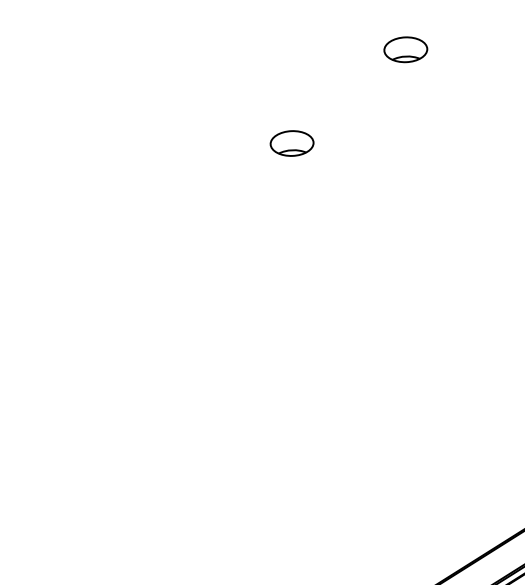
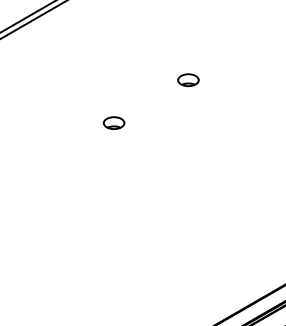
part: (290, 142) -> (113, 122), moved

